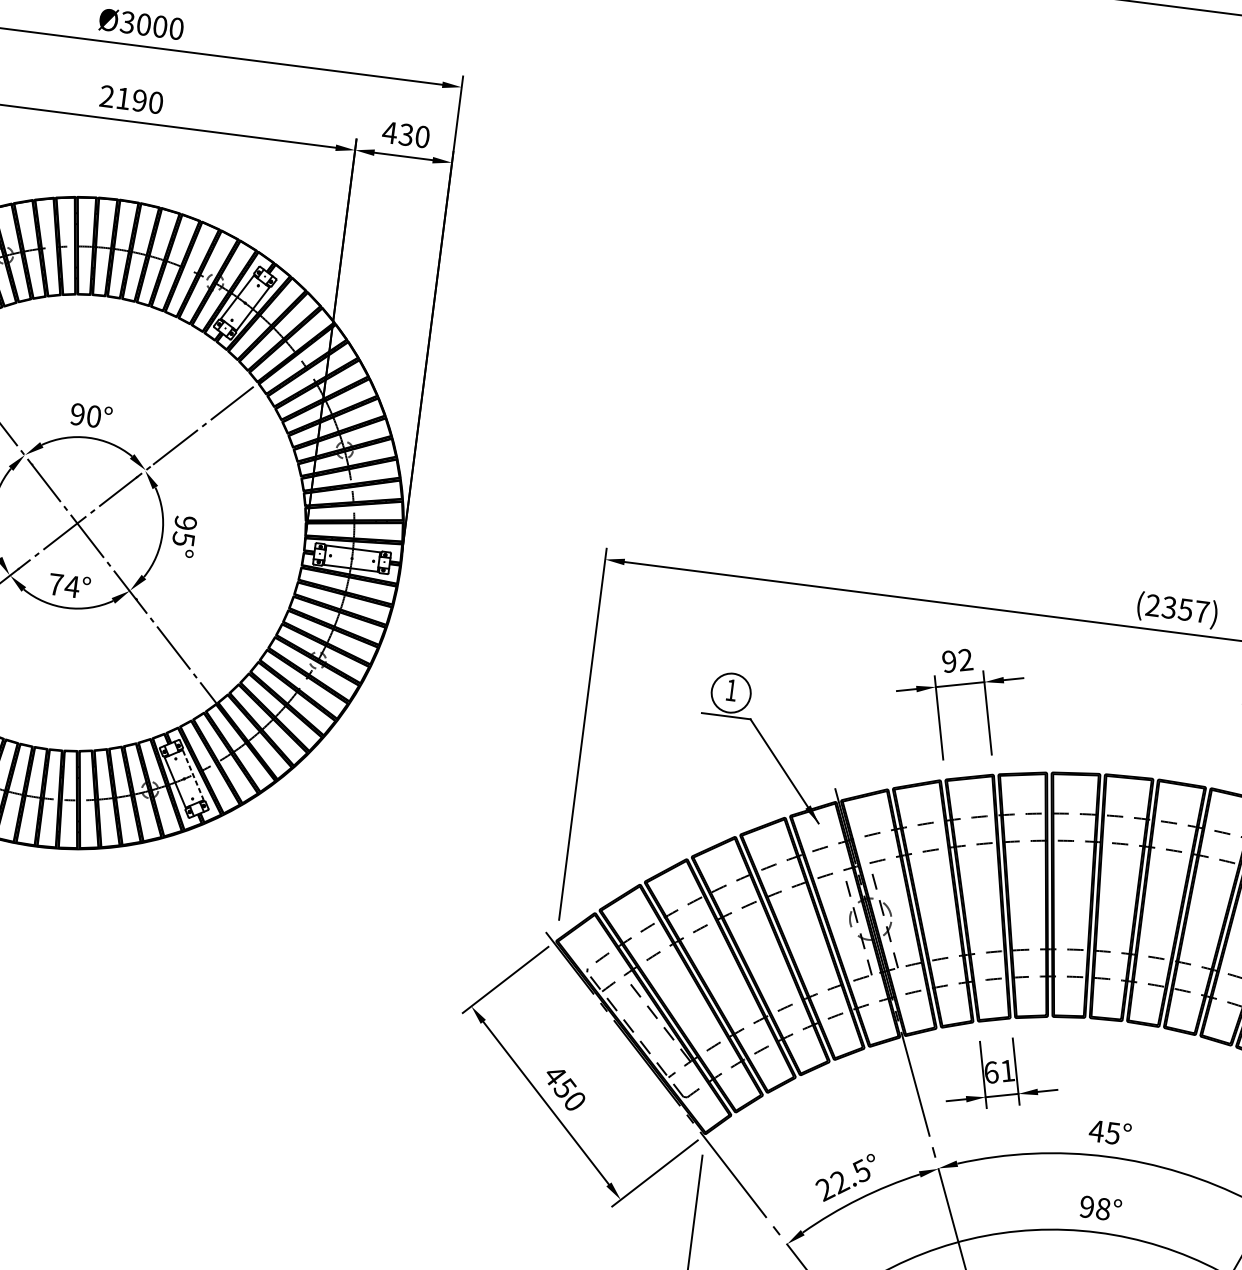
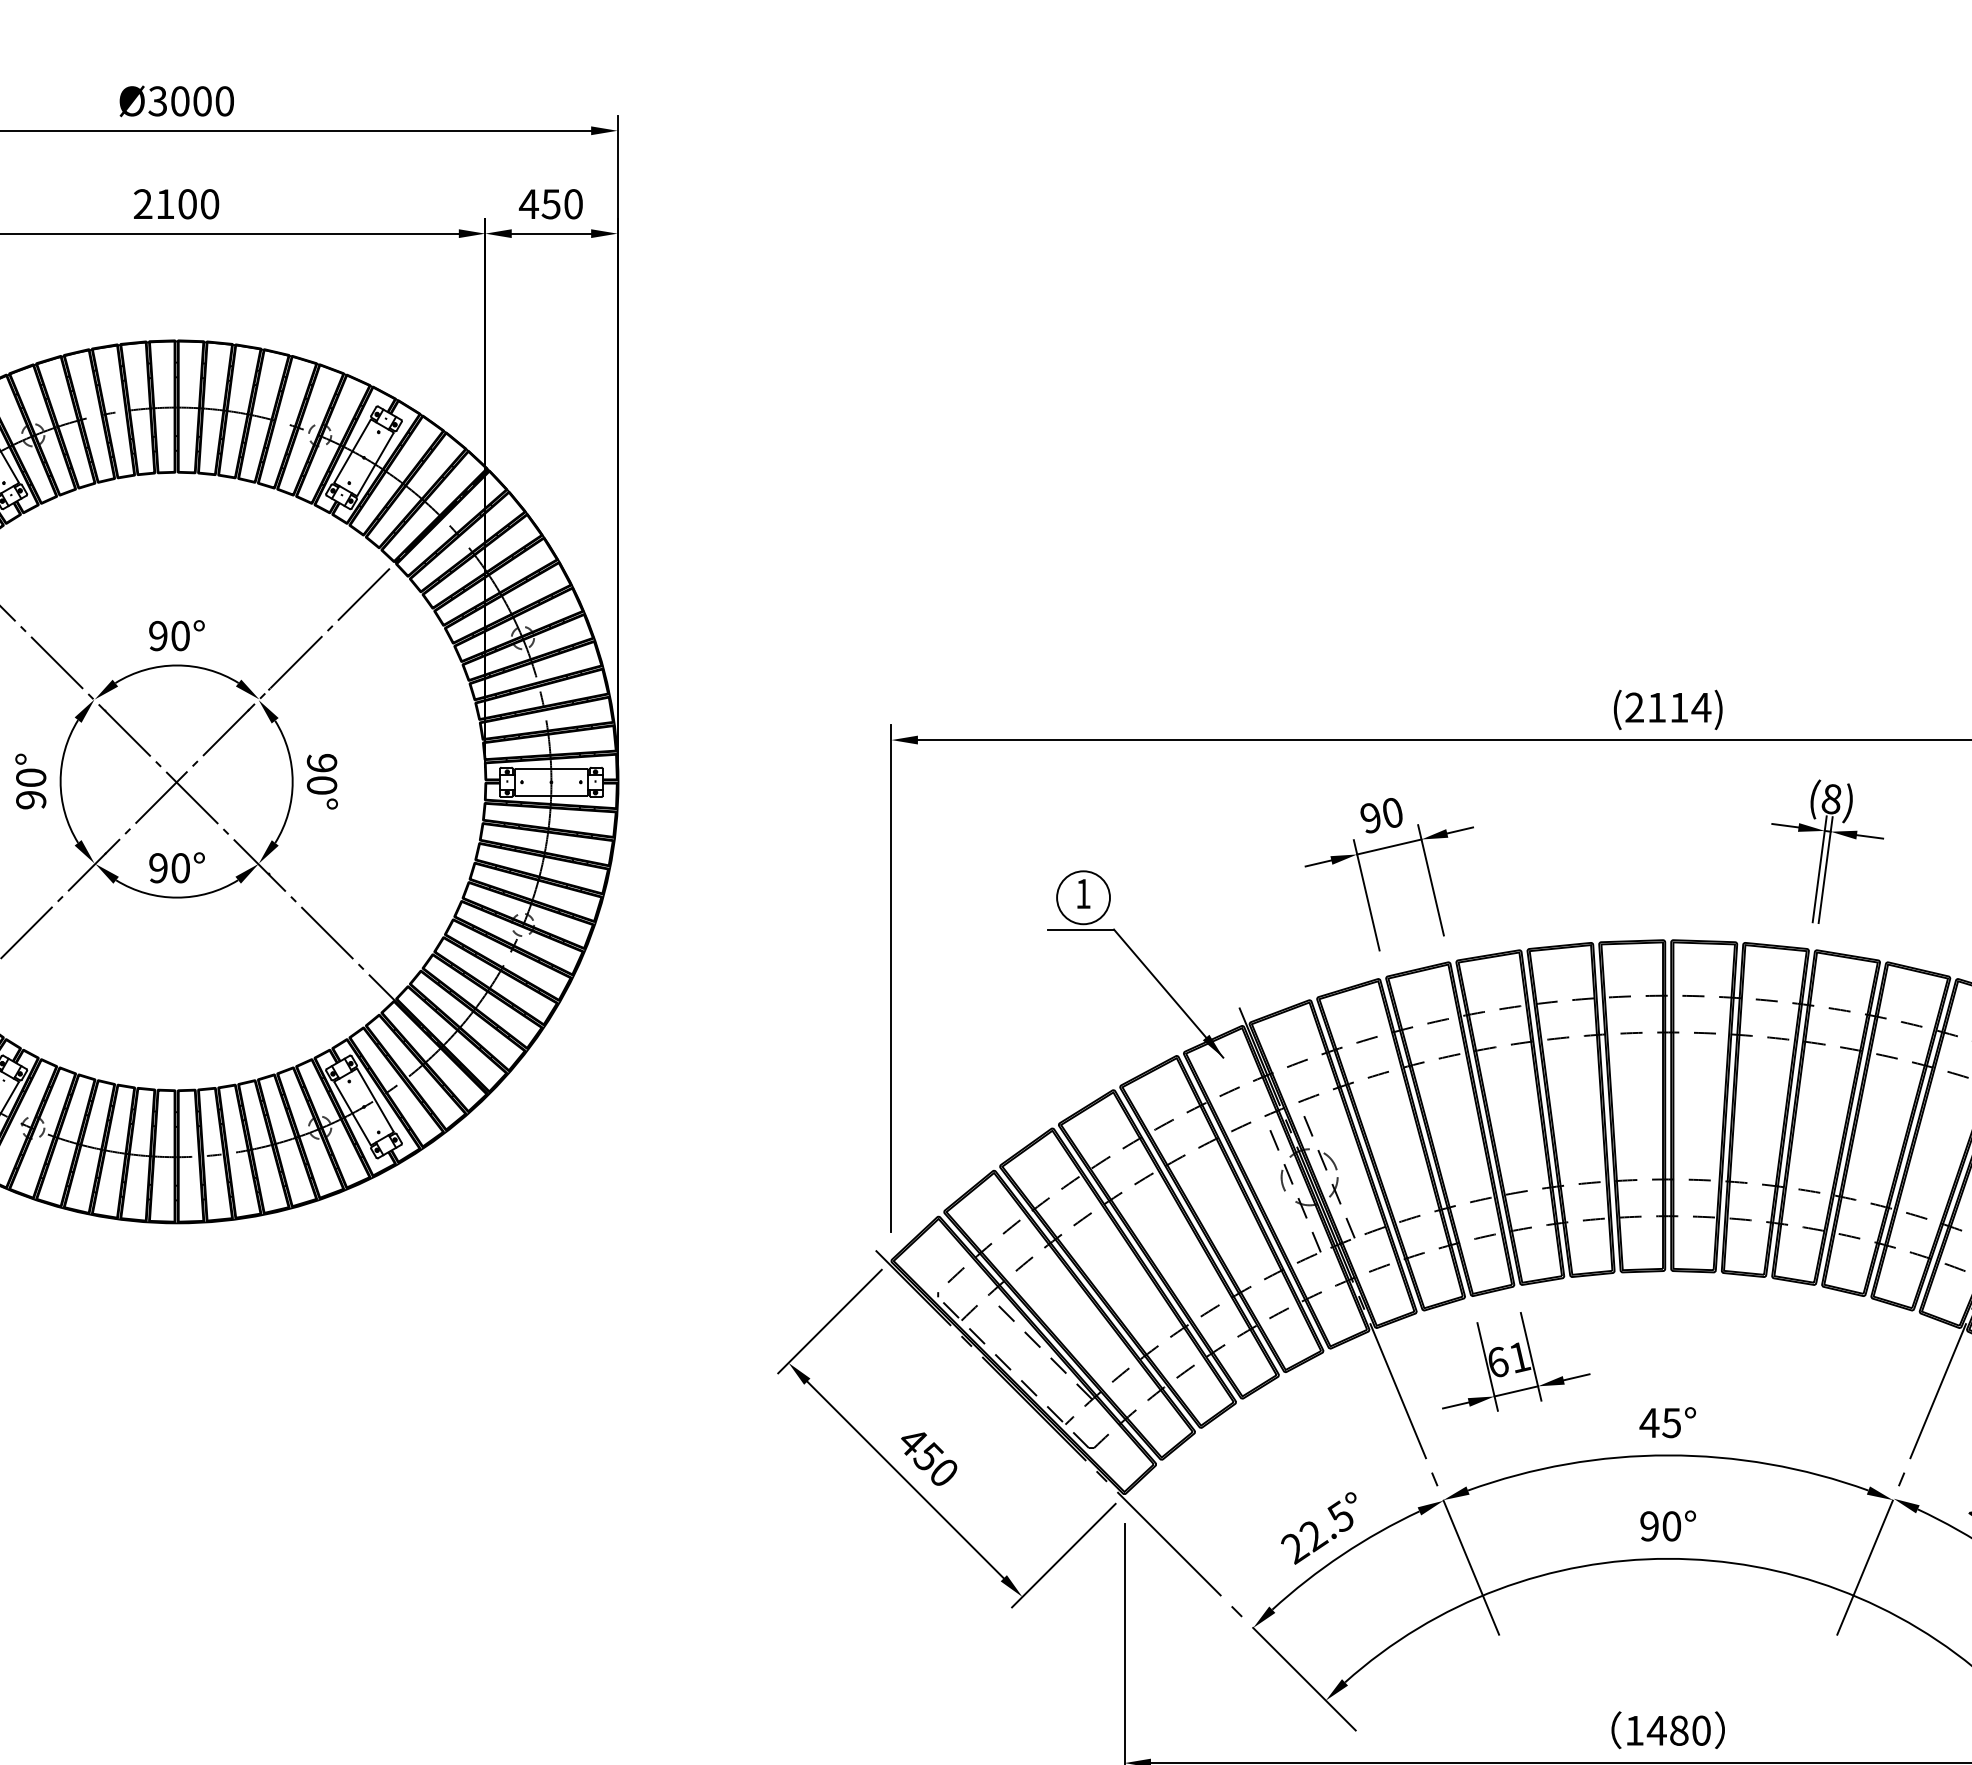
text: (139, 100) -> (187, 204), 2190 -> 2100
text: (406, 134) -> (551, 203), 430 -> 450
text: (184, 538) -> (322, 784), 95° -> 90°
text: (64, 585) -> (169, 868), 74° -> 90°
text: (1185, 609) -> (1679, 707), (2357) -> (2114)
text: (965, 660) -> (1392, 813), 92 -> 90
line: (193, 775) -> (375, 1100), dashed -> solid
text: (1103, 1209) -> (1671, 1526), 98° -> 90°

